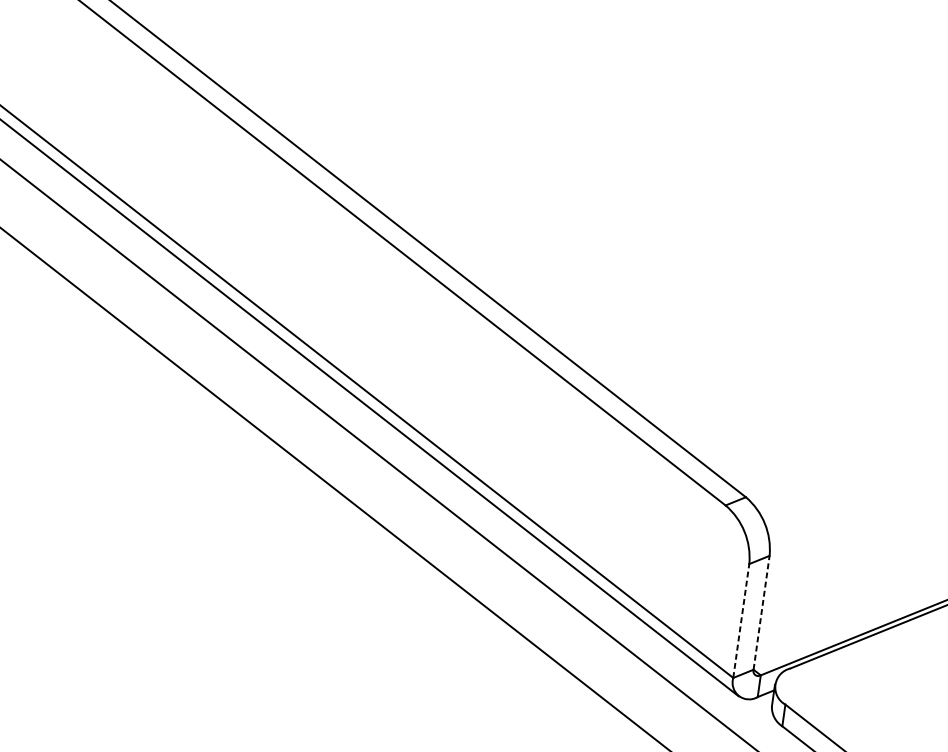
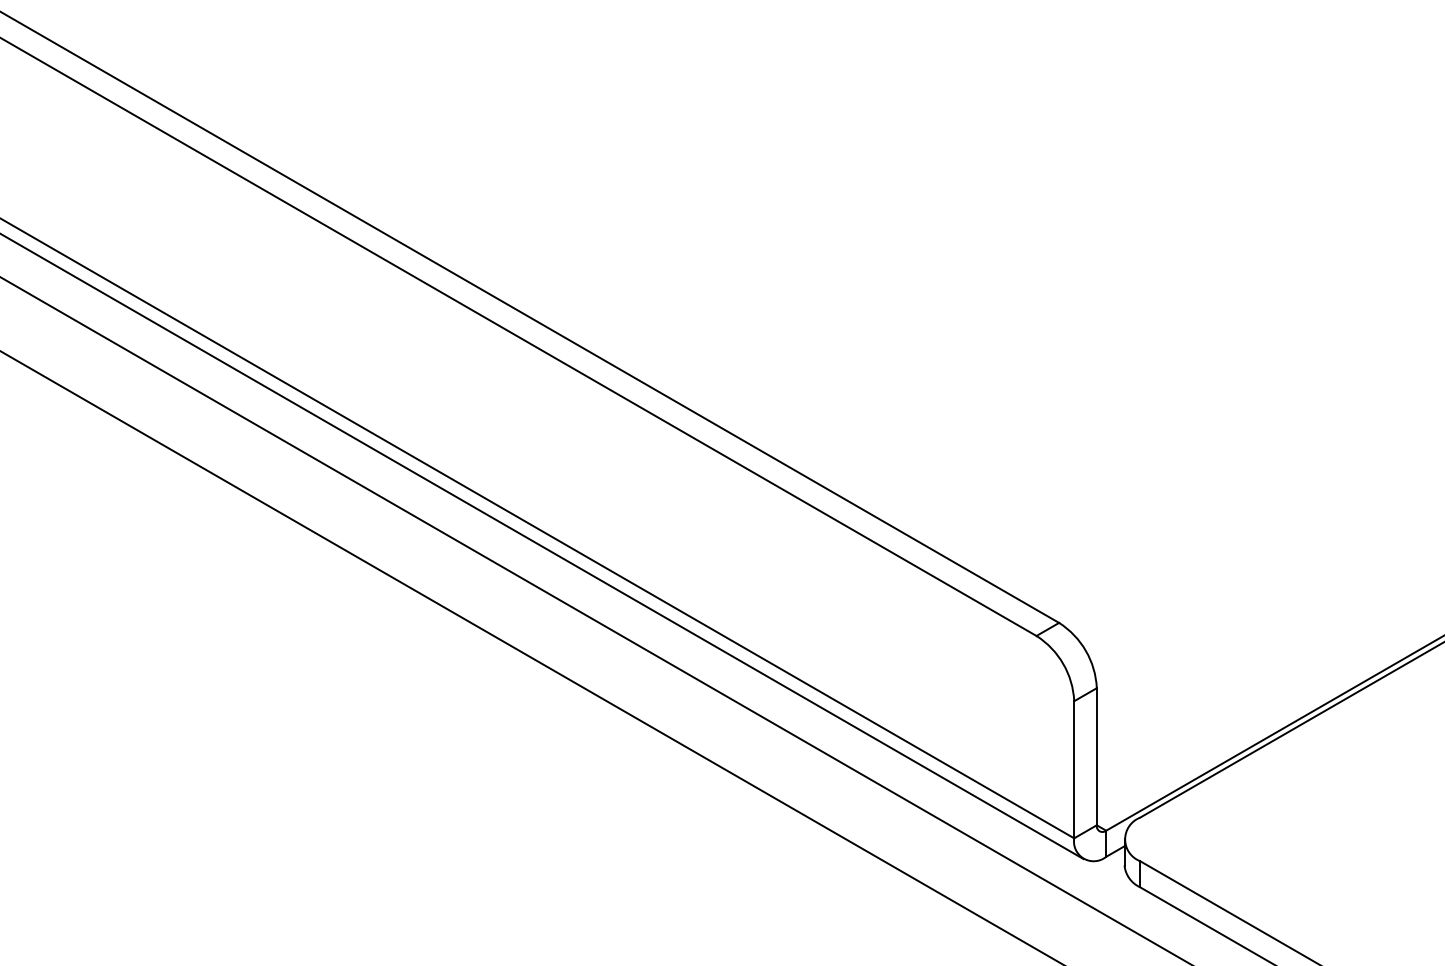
line: (761, 612) -> (1096, 756), dashed -> solid
line: (741, 620) -> (1074, 769), dashed -> solid

